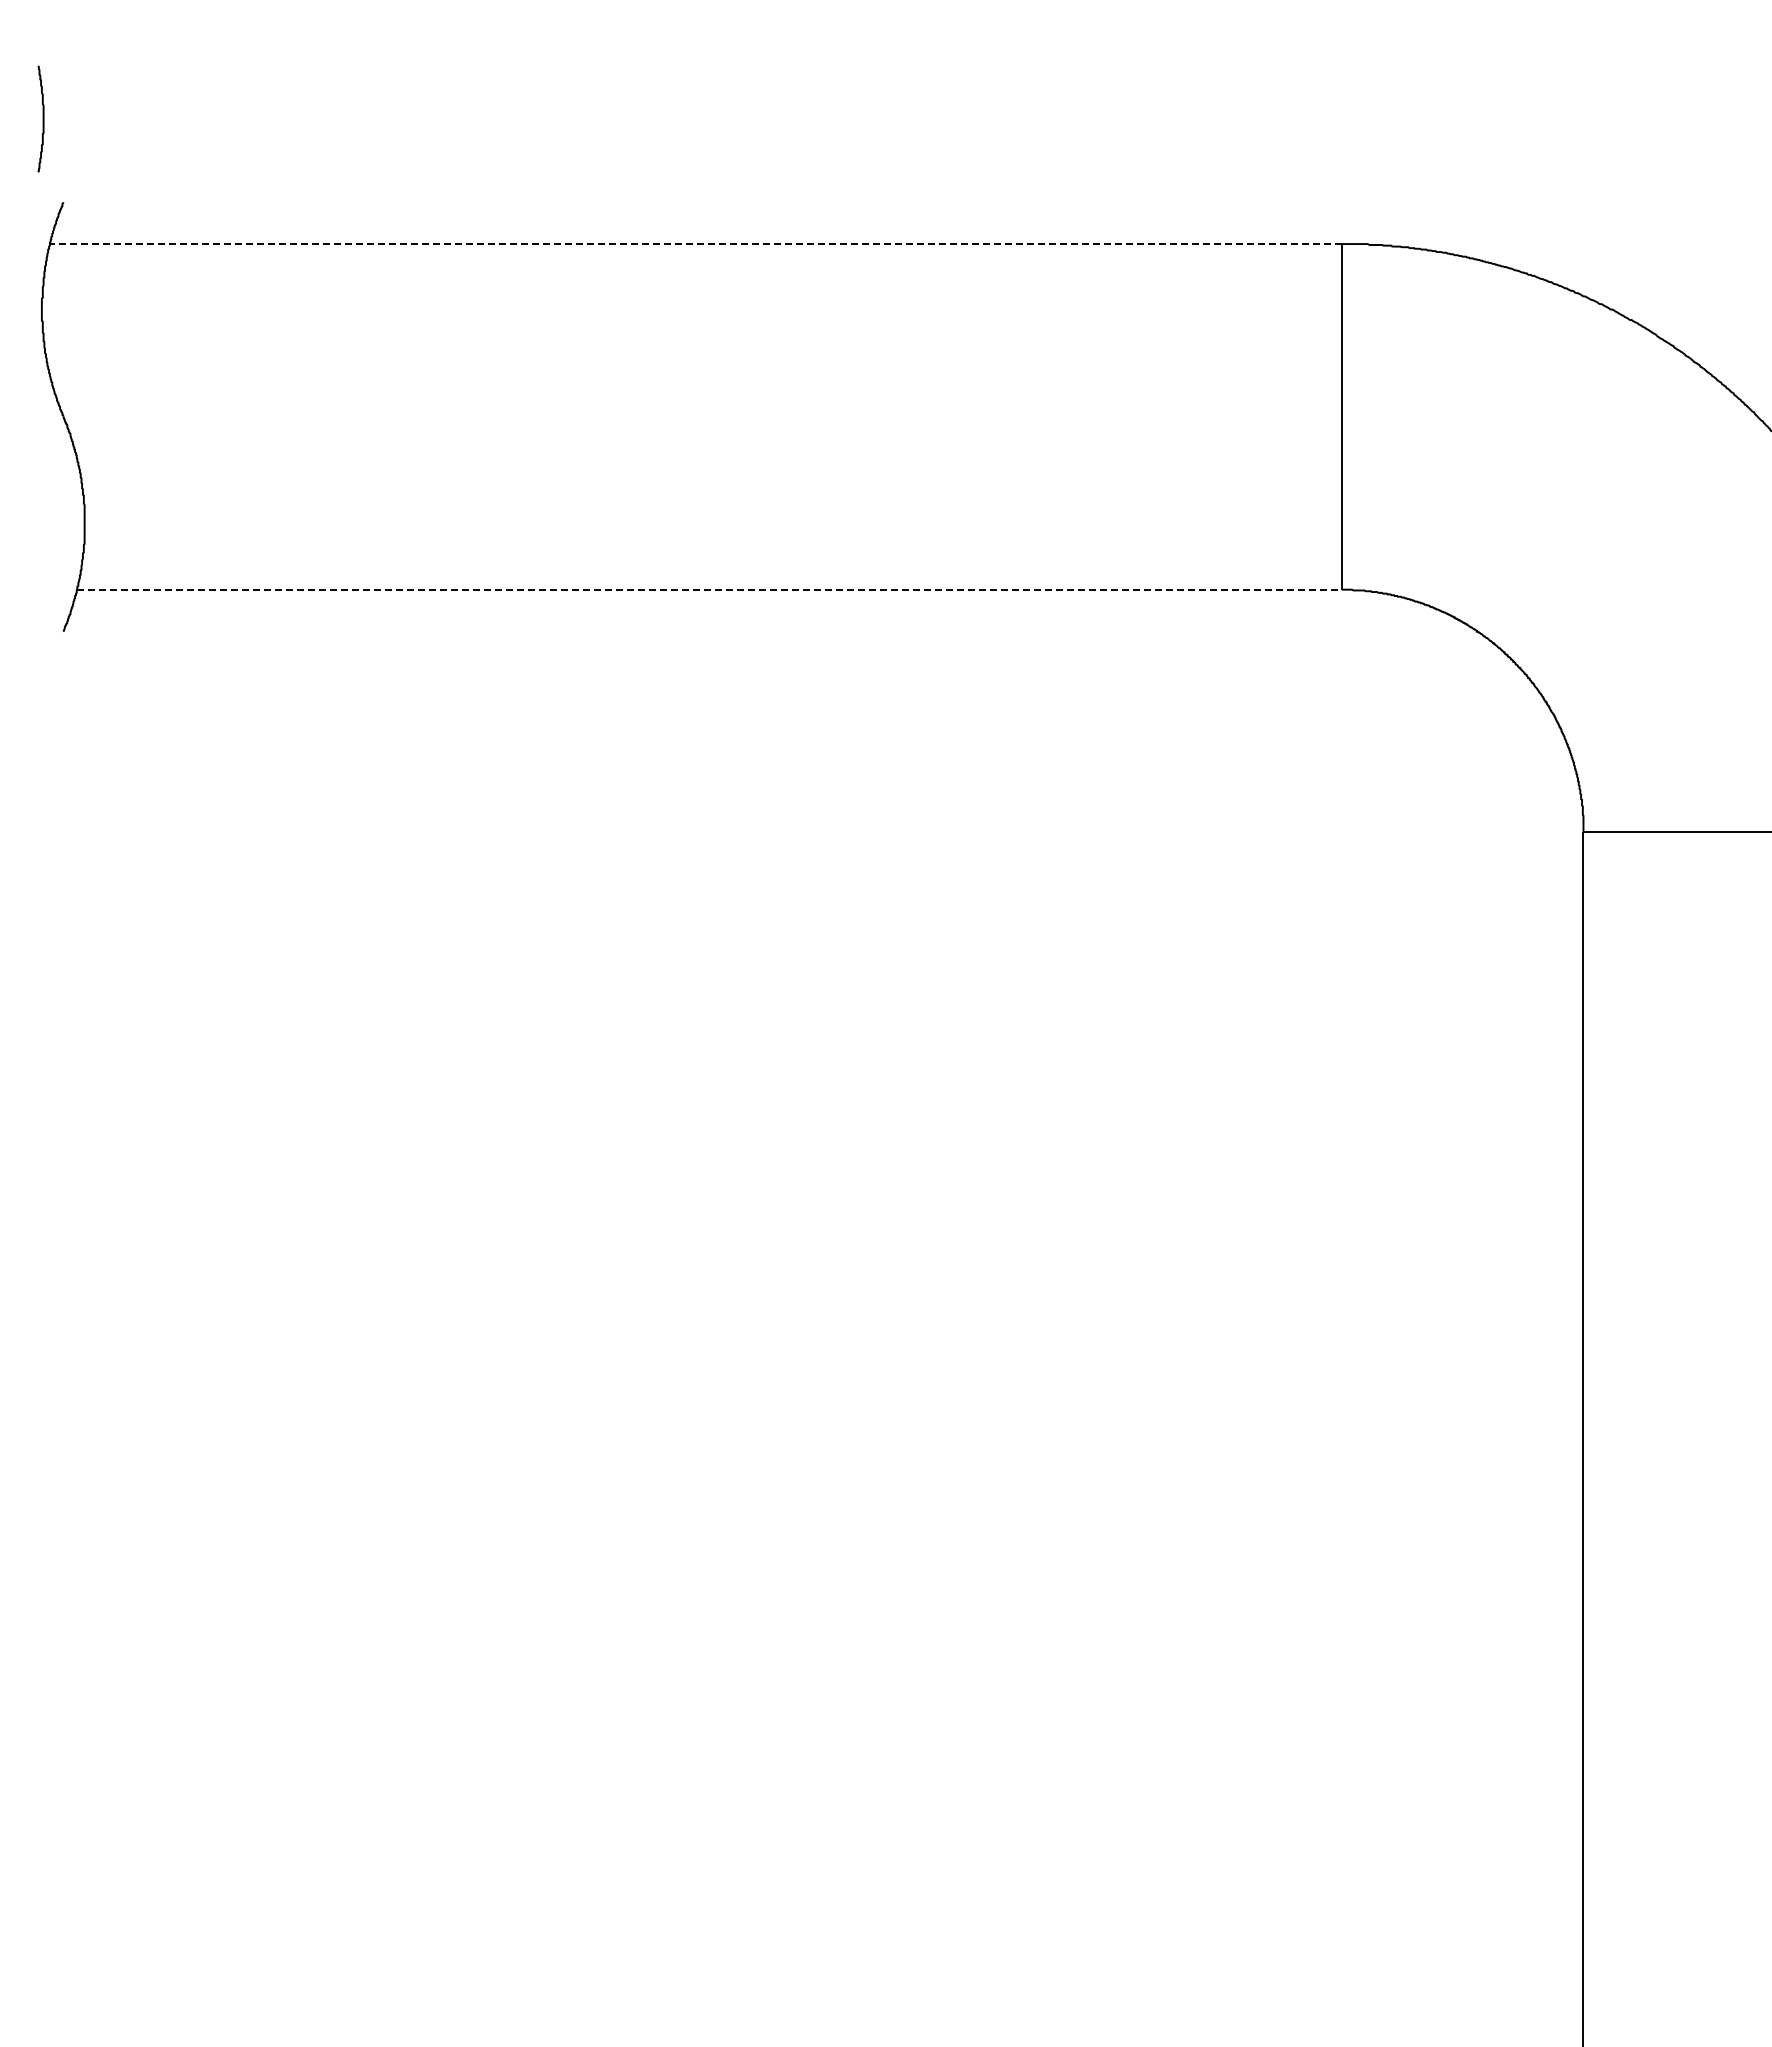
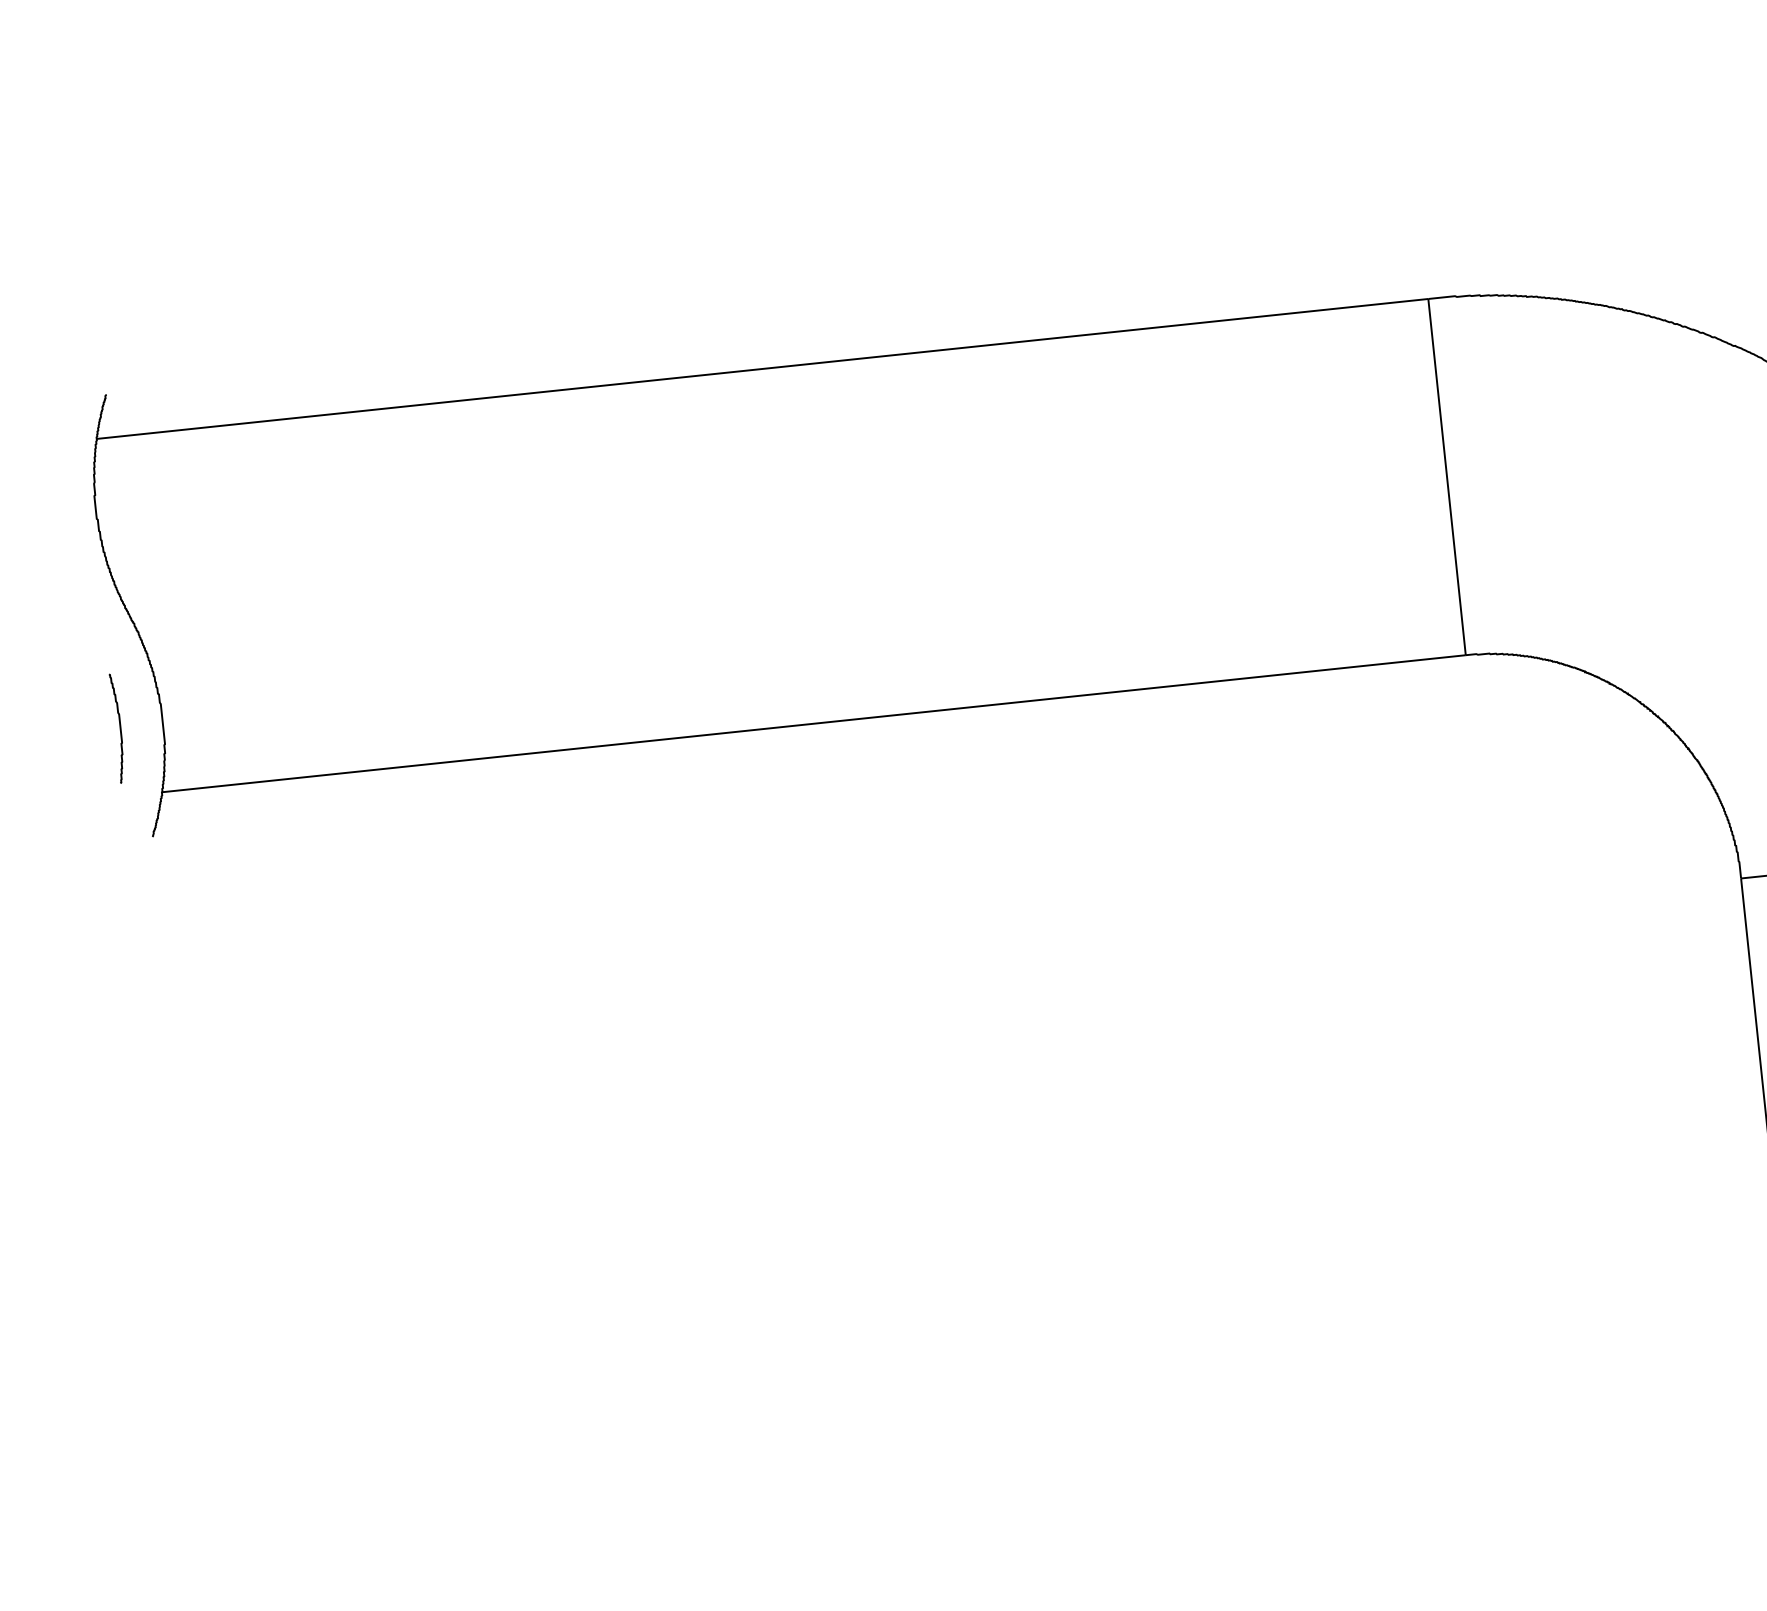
curve: (42, 118) -> (119, 727), moved
line: (695, 244) -> (762, 369), dashed -> solid
line: (709, 589) -> (814, 723), dashed -> solid

